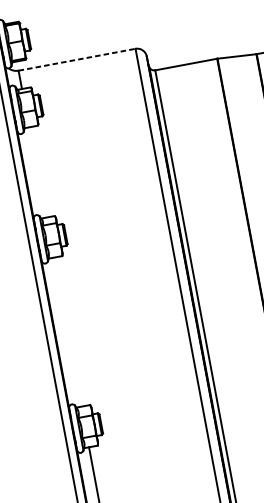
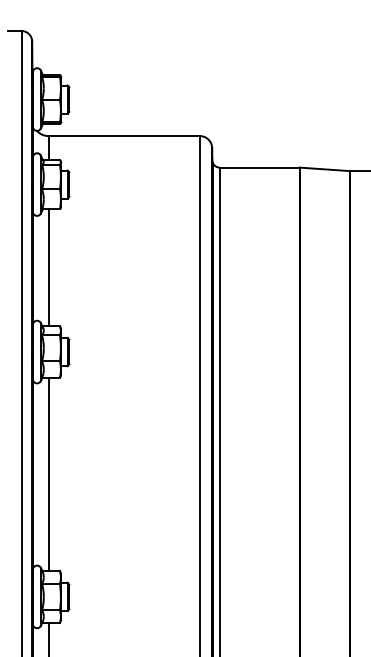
line: (77, 60) -> (124, 136), dashed -> solid
line: (37, 172) -> (48, 267), added
line: (67, 332) -> (48, 474), added

